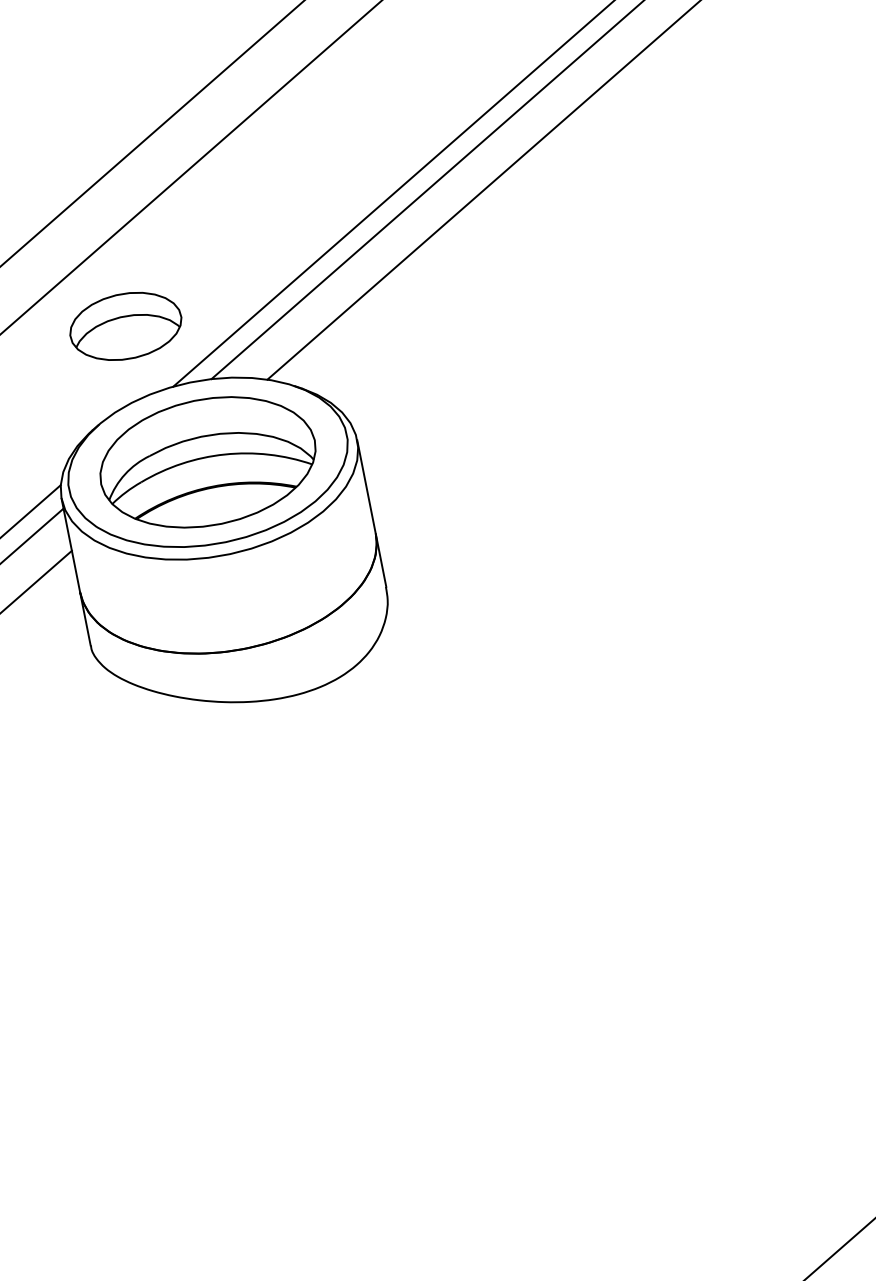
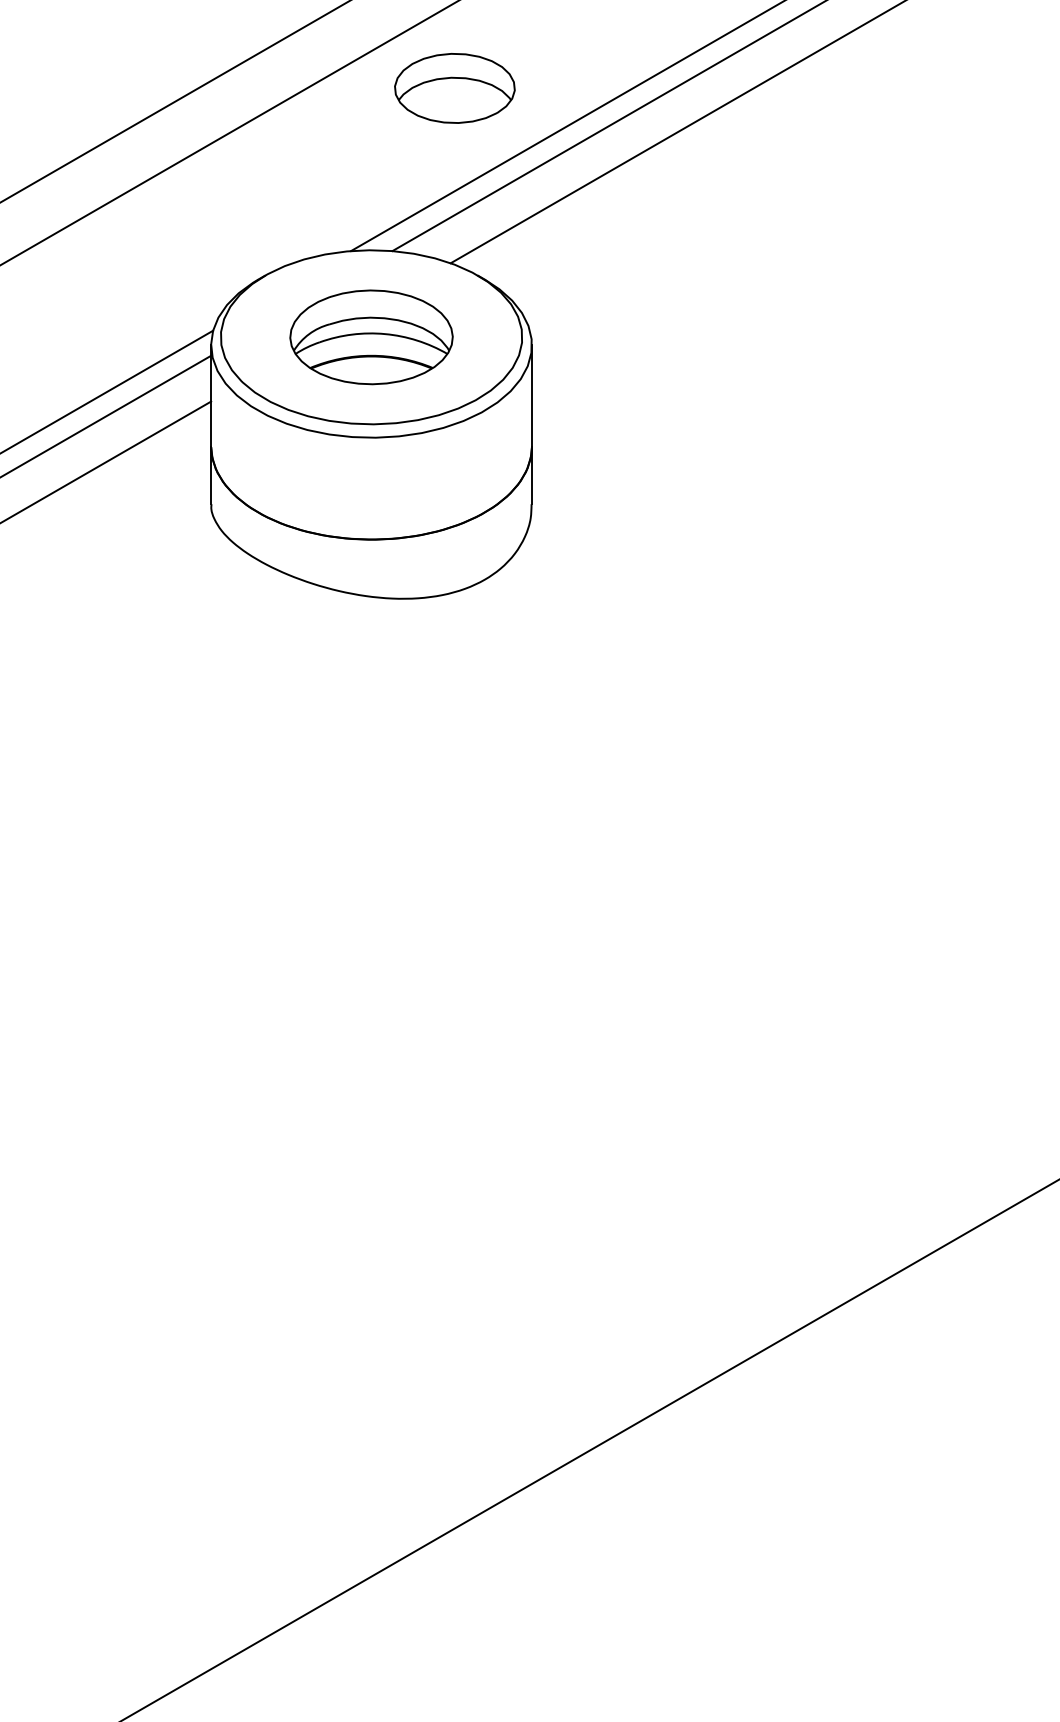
part: (125, 326) -> (454, 88), moved
part: (207, 462) -> (371, 337), size x0.7

